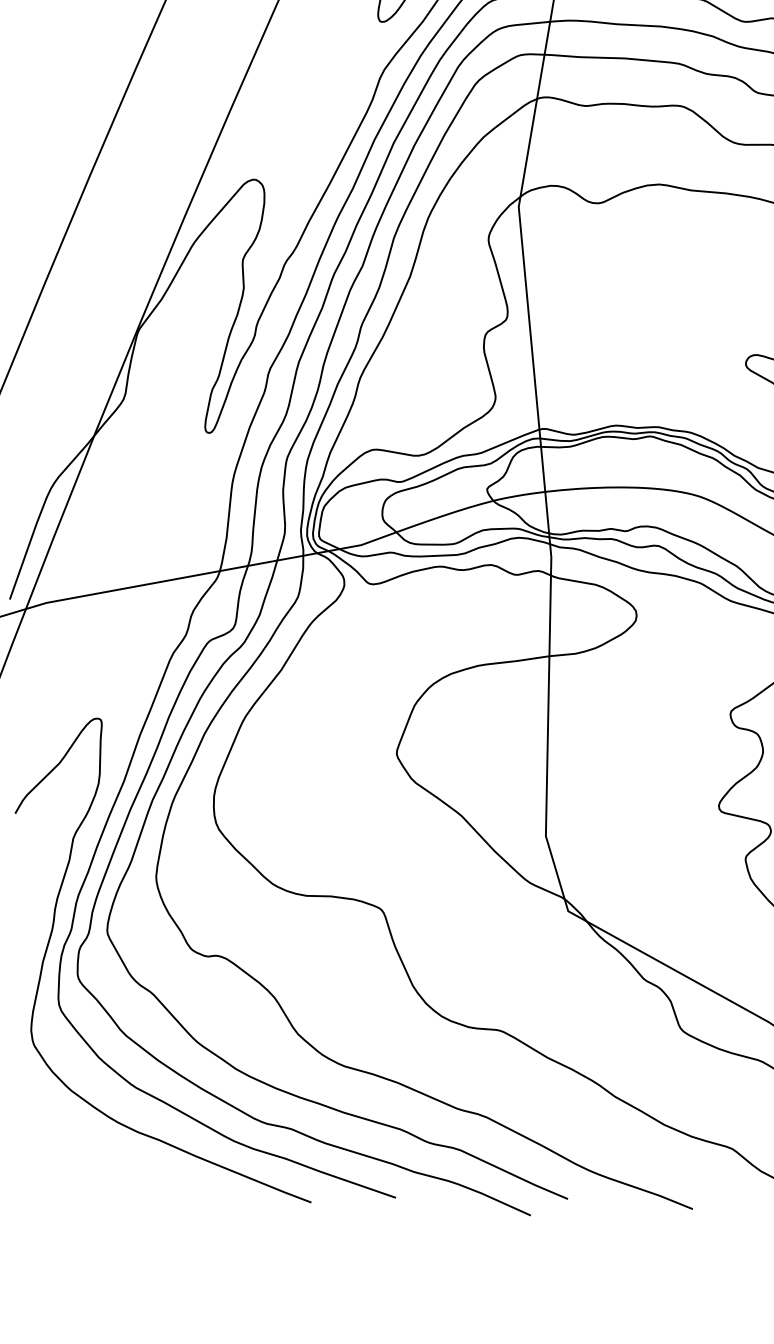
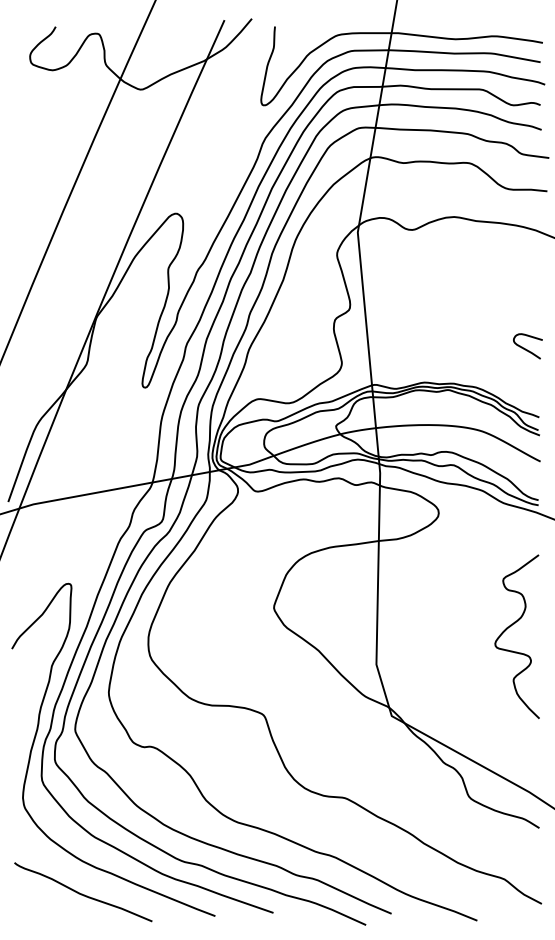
curve: (117, 1169) -> (82, 893), added

